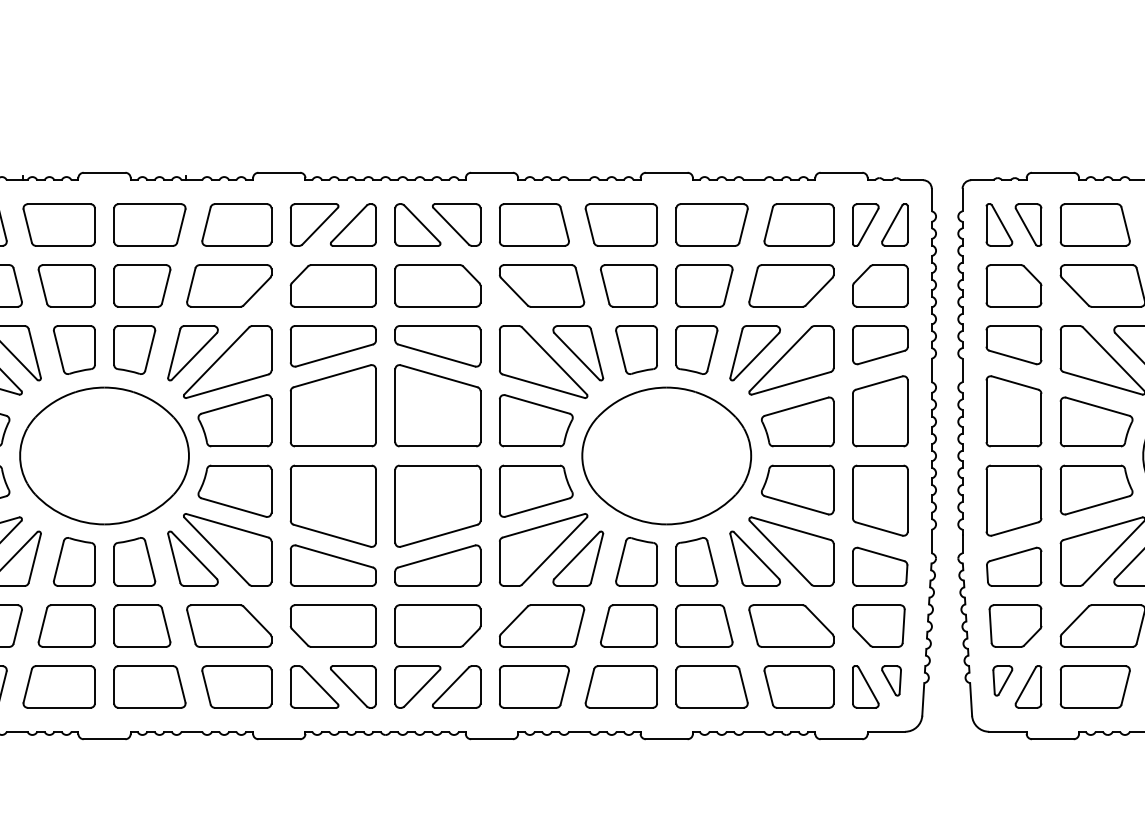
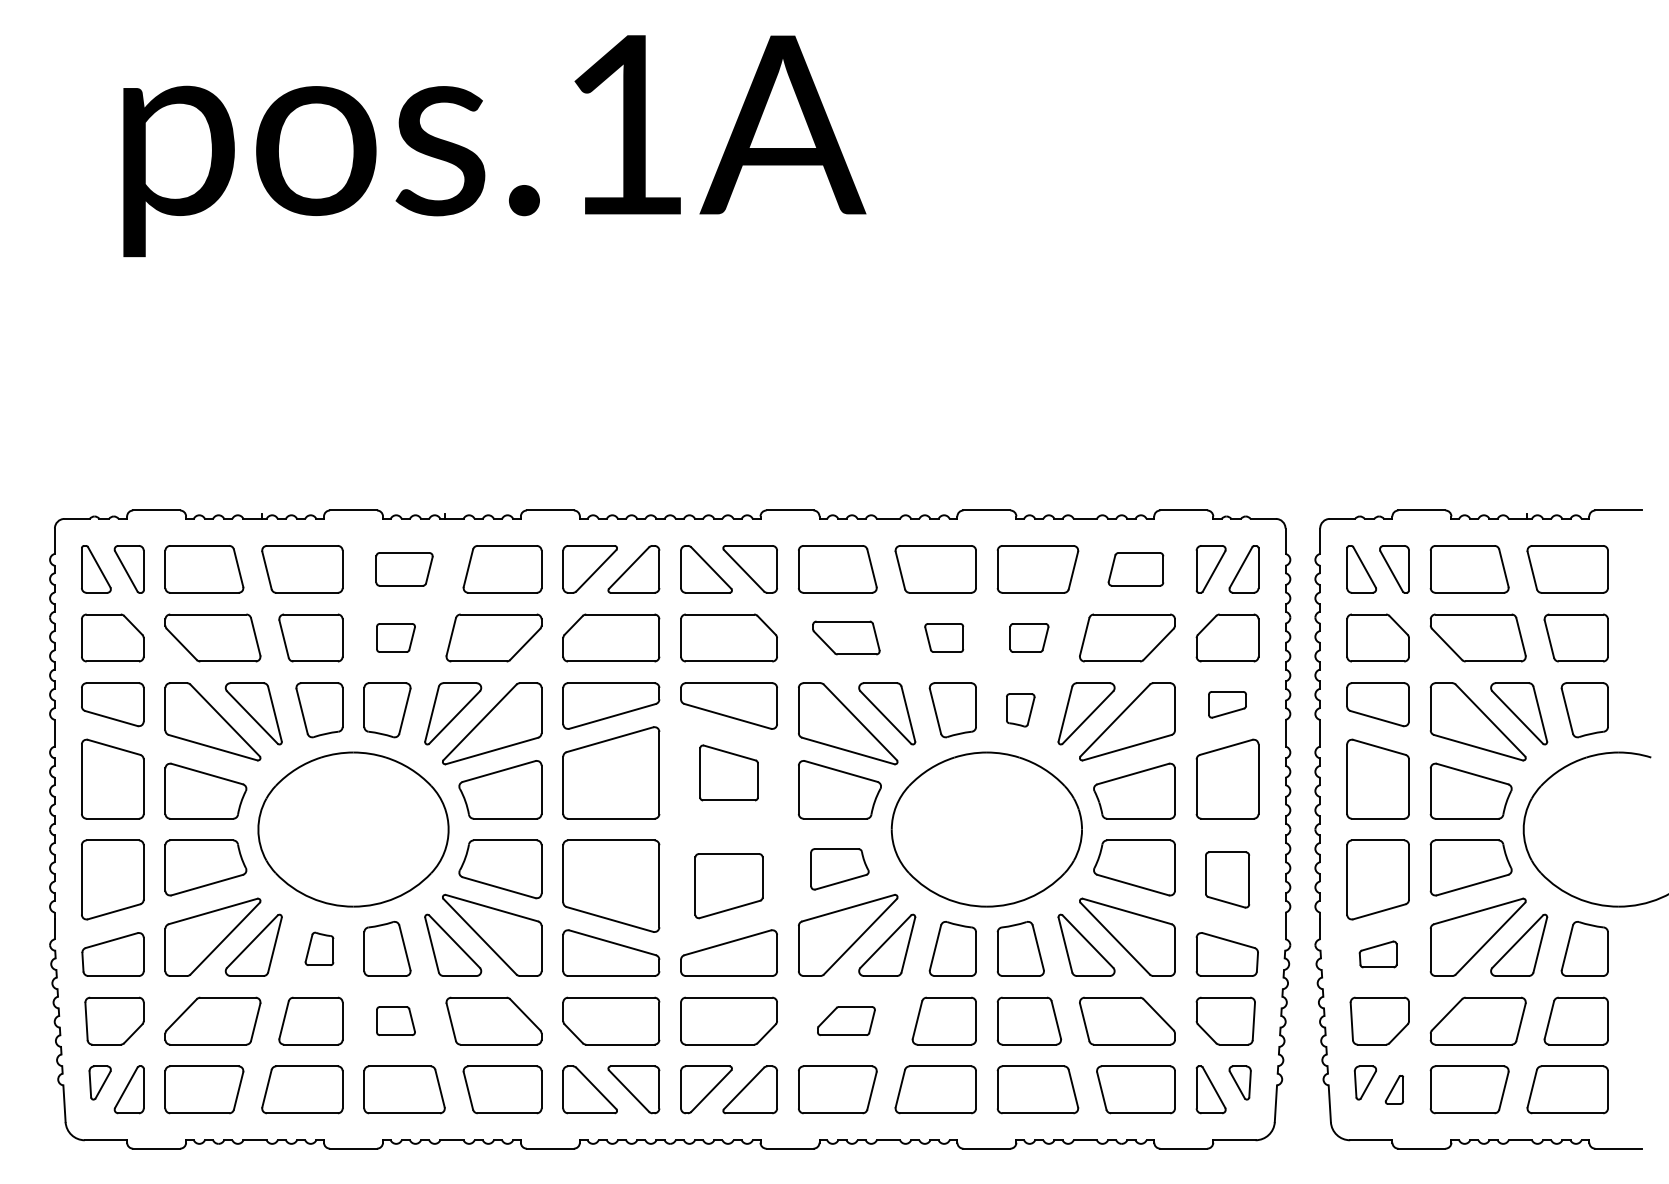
part: (149, 225) -> (404, 569), size x0.7
part: (798, 225) -> (1135, 569), size x0.7
part: (141, 285) -> (395, 637), size x0.6
part: (542, 285) -> (846, 637), size x0.7
part: (628, 285) -> (943, 637), size x0.6
part: (704, 285) -> (1029, 637), size x0.6
part: (880, 344) -> (1227, 704), size x0.6
part: (696, 350) -> (1020, 710), size x0.6
part: (437, 405) -> (728, 772), size x0.6
part: (535, 491) -> (839, 869), size x0.7
part: (880, 500) -> (1227, 879), size x0.7
part: (437, 505) -> (728, 885), size x0.7
part: (74, 561) -> (319, 948), size x0.6
part: (1013, 566) -> (1377, 954), size x0.6
part: (141, 625) -> (395, 1020), size x0.6
part: (542, 625) -> (846, 1020), size x0.6
part: (1028, 686) -> (1394, 1089), size x0.6

